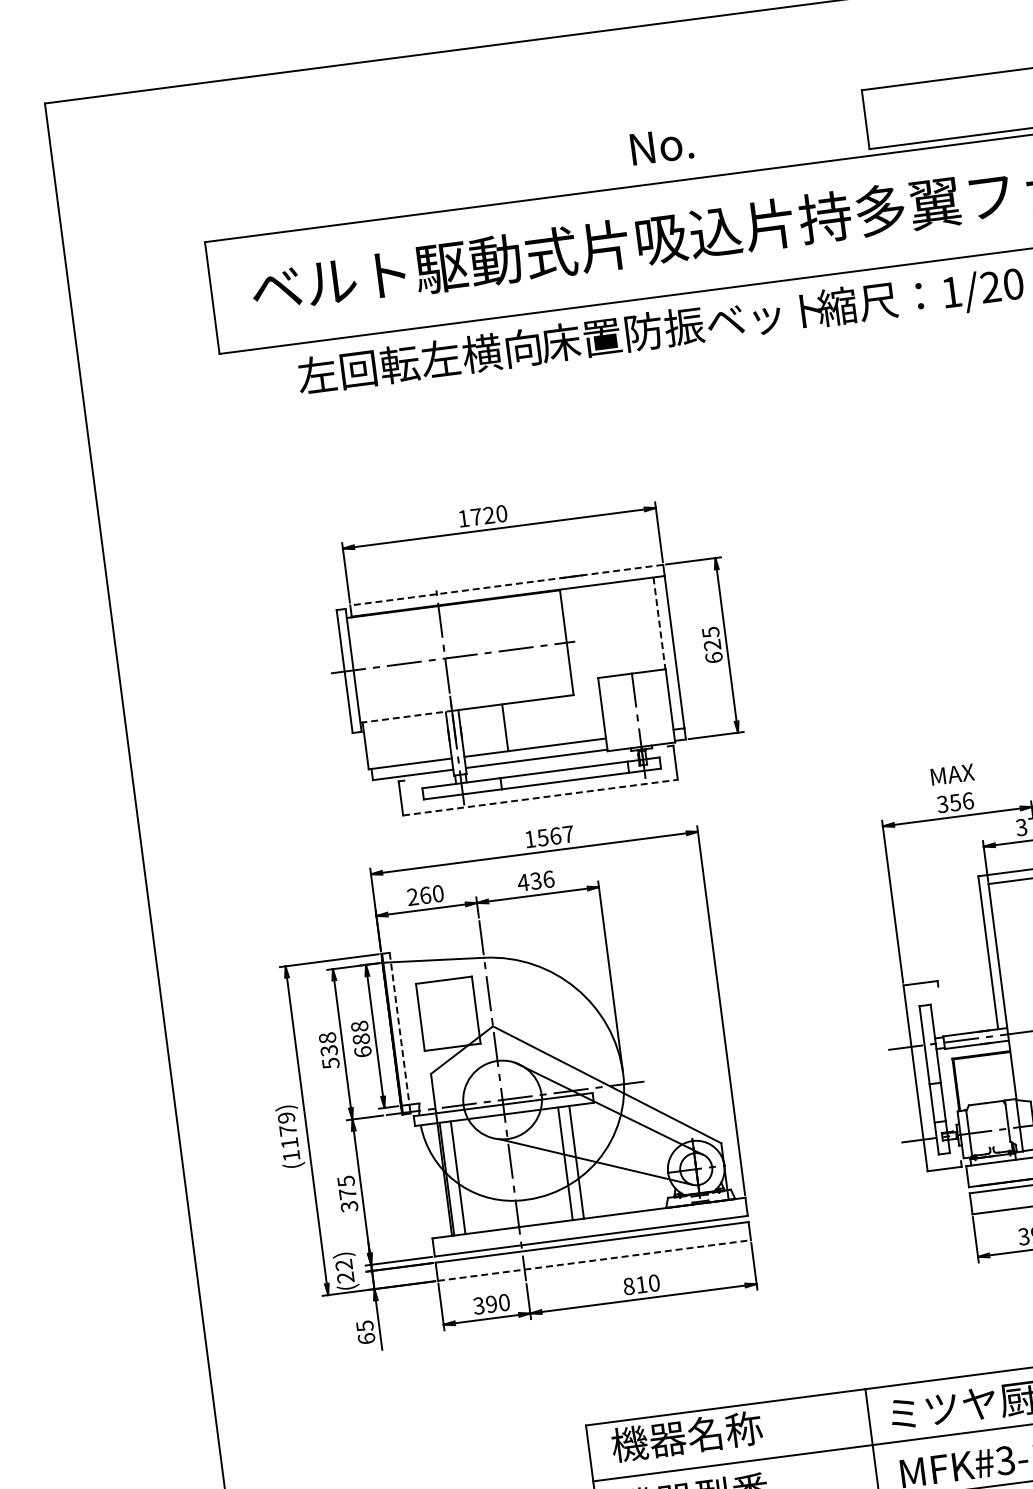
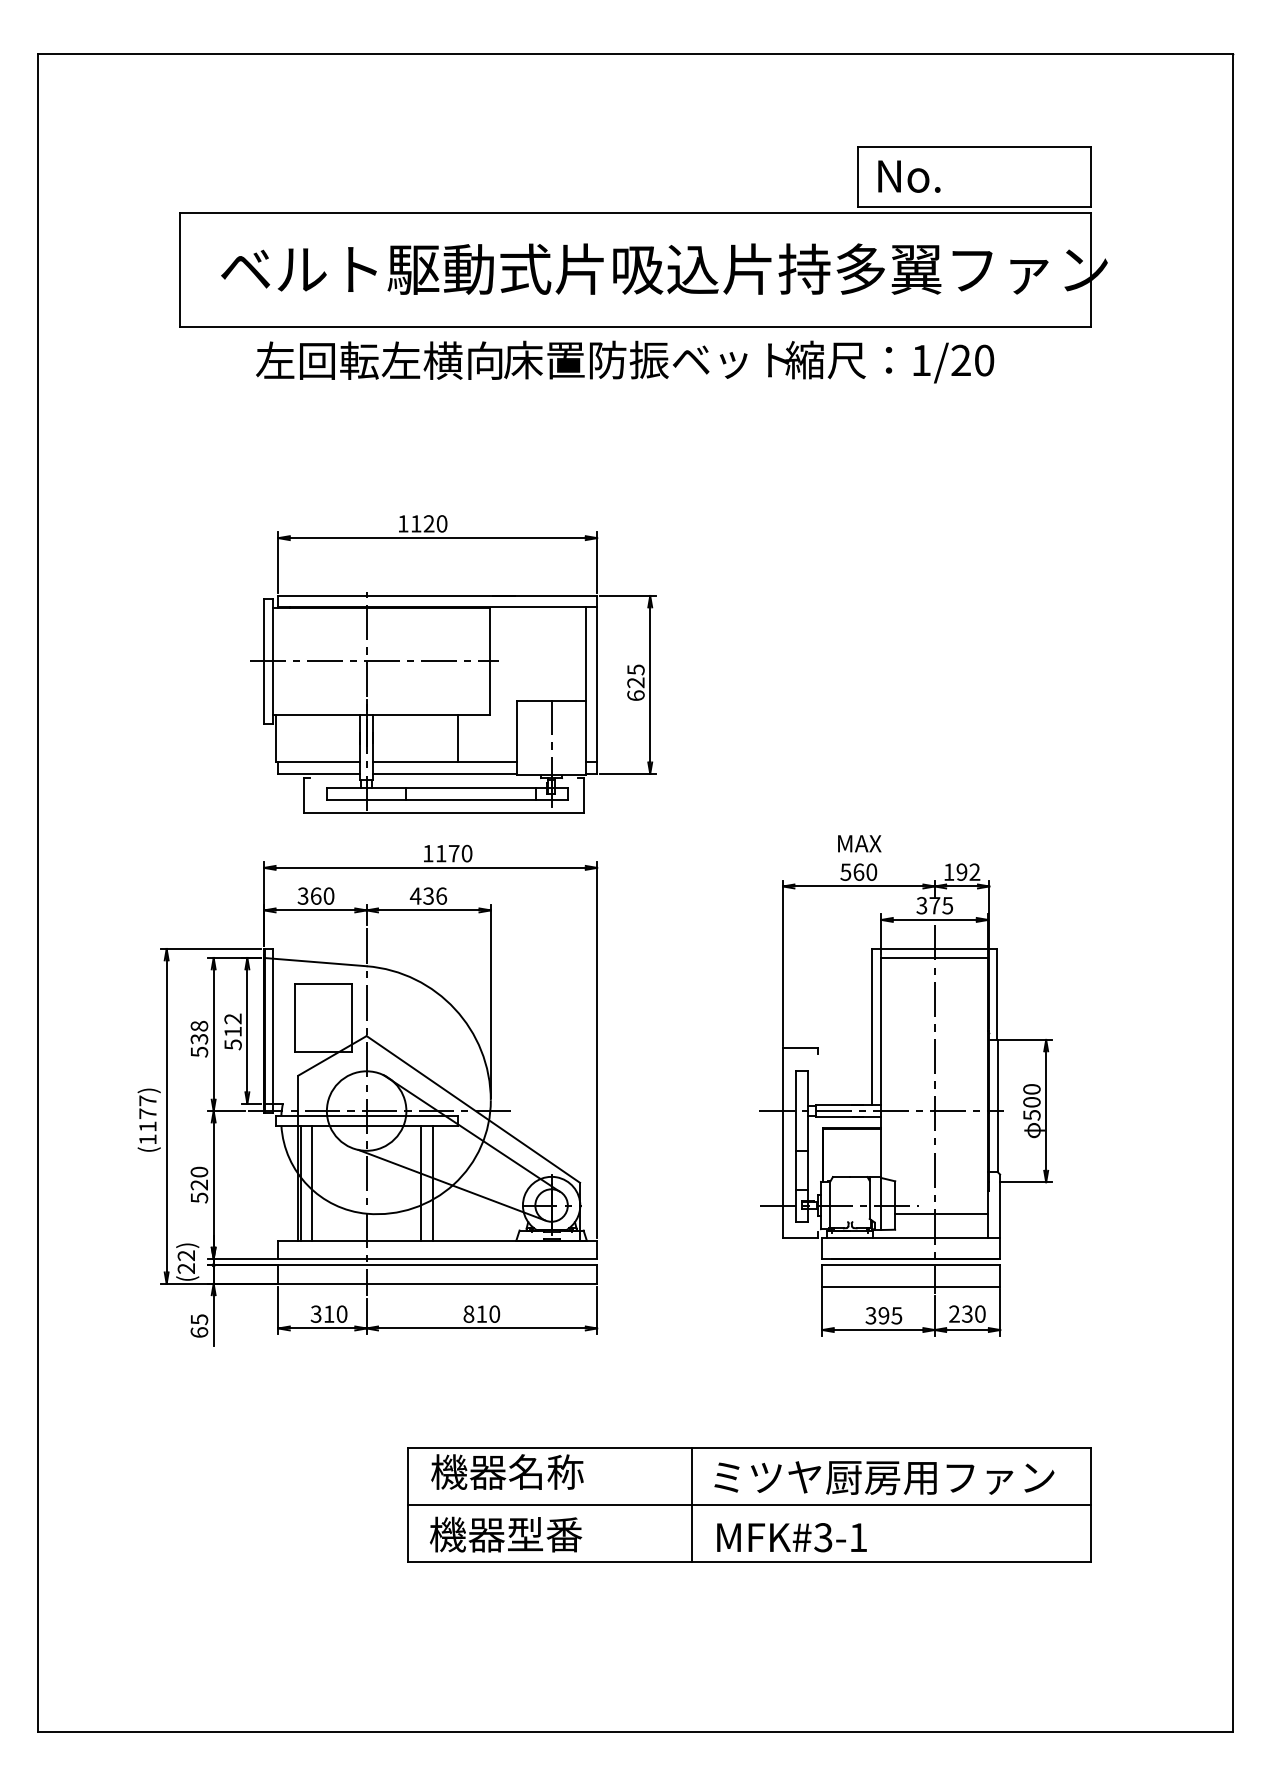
text: (662, 146) -> (909, 176), moved
text: (476, 516) -> (416, 523), 1720 -> 1120
line: (506, 585) -> (437, 596), dashed -> solid
line: (659, 623) -> (585, 654), dashed -> solid
line: (405, 716) -> (319, 714), dashed -> solid
line: (505, 727) -> (457, 738), moved
line: (540, 798) -> (443, 813), dashed -> solid
text: (956, 801) -> (859, 871), 356 -> 560
text: (555, 836) -> (453, 853), 1567 -> 1170
text: (412, 897) -> (302, 896), 260 -> 360
line: (399, 1032) -> (272, 1030), dashed -> solid
text: (360, 1038) -> (232, 1031), 688 -> 512
text: (286, 1117) -> (147, 1100), (1179) -> (1177)
text: (347, 1193) -> (199, 1184), 375 -> 520
line: (595, 1260) -> (438, 1283), dashed -> solid
text: (490, 1303) -> (328, 1313), 390 -> 310

